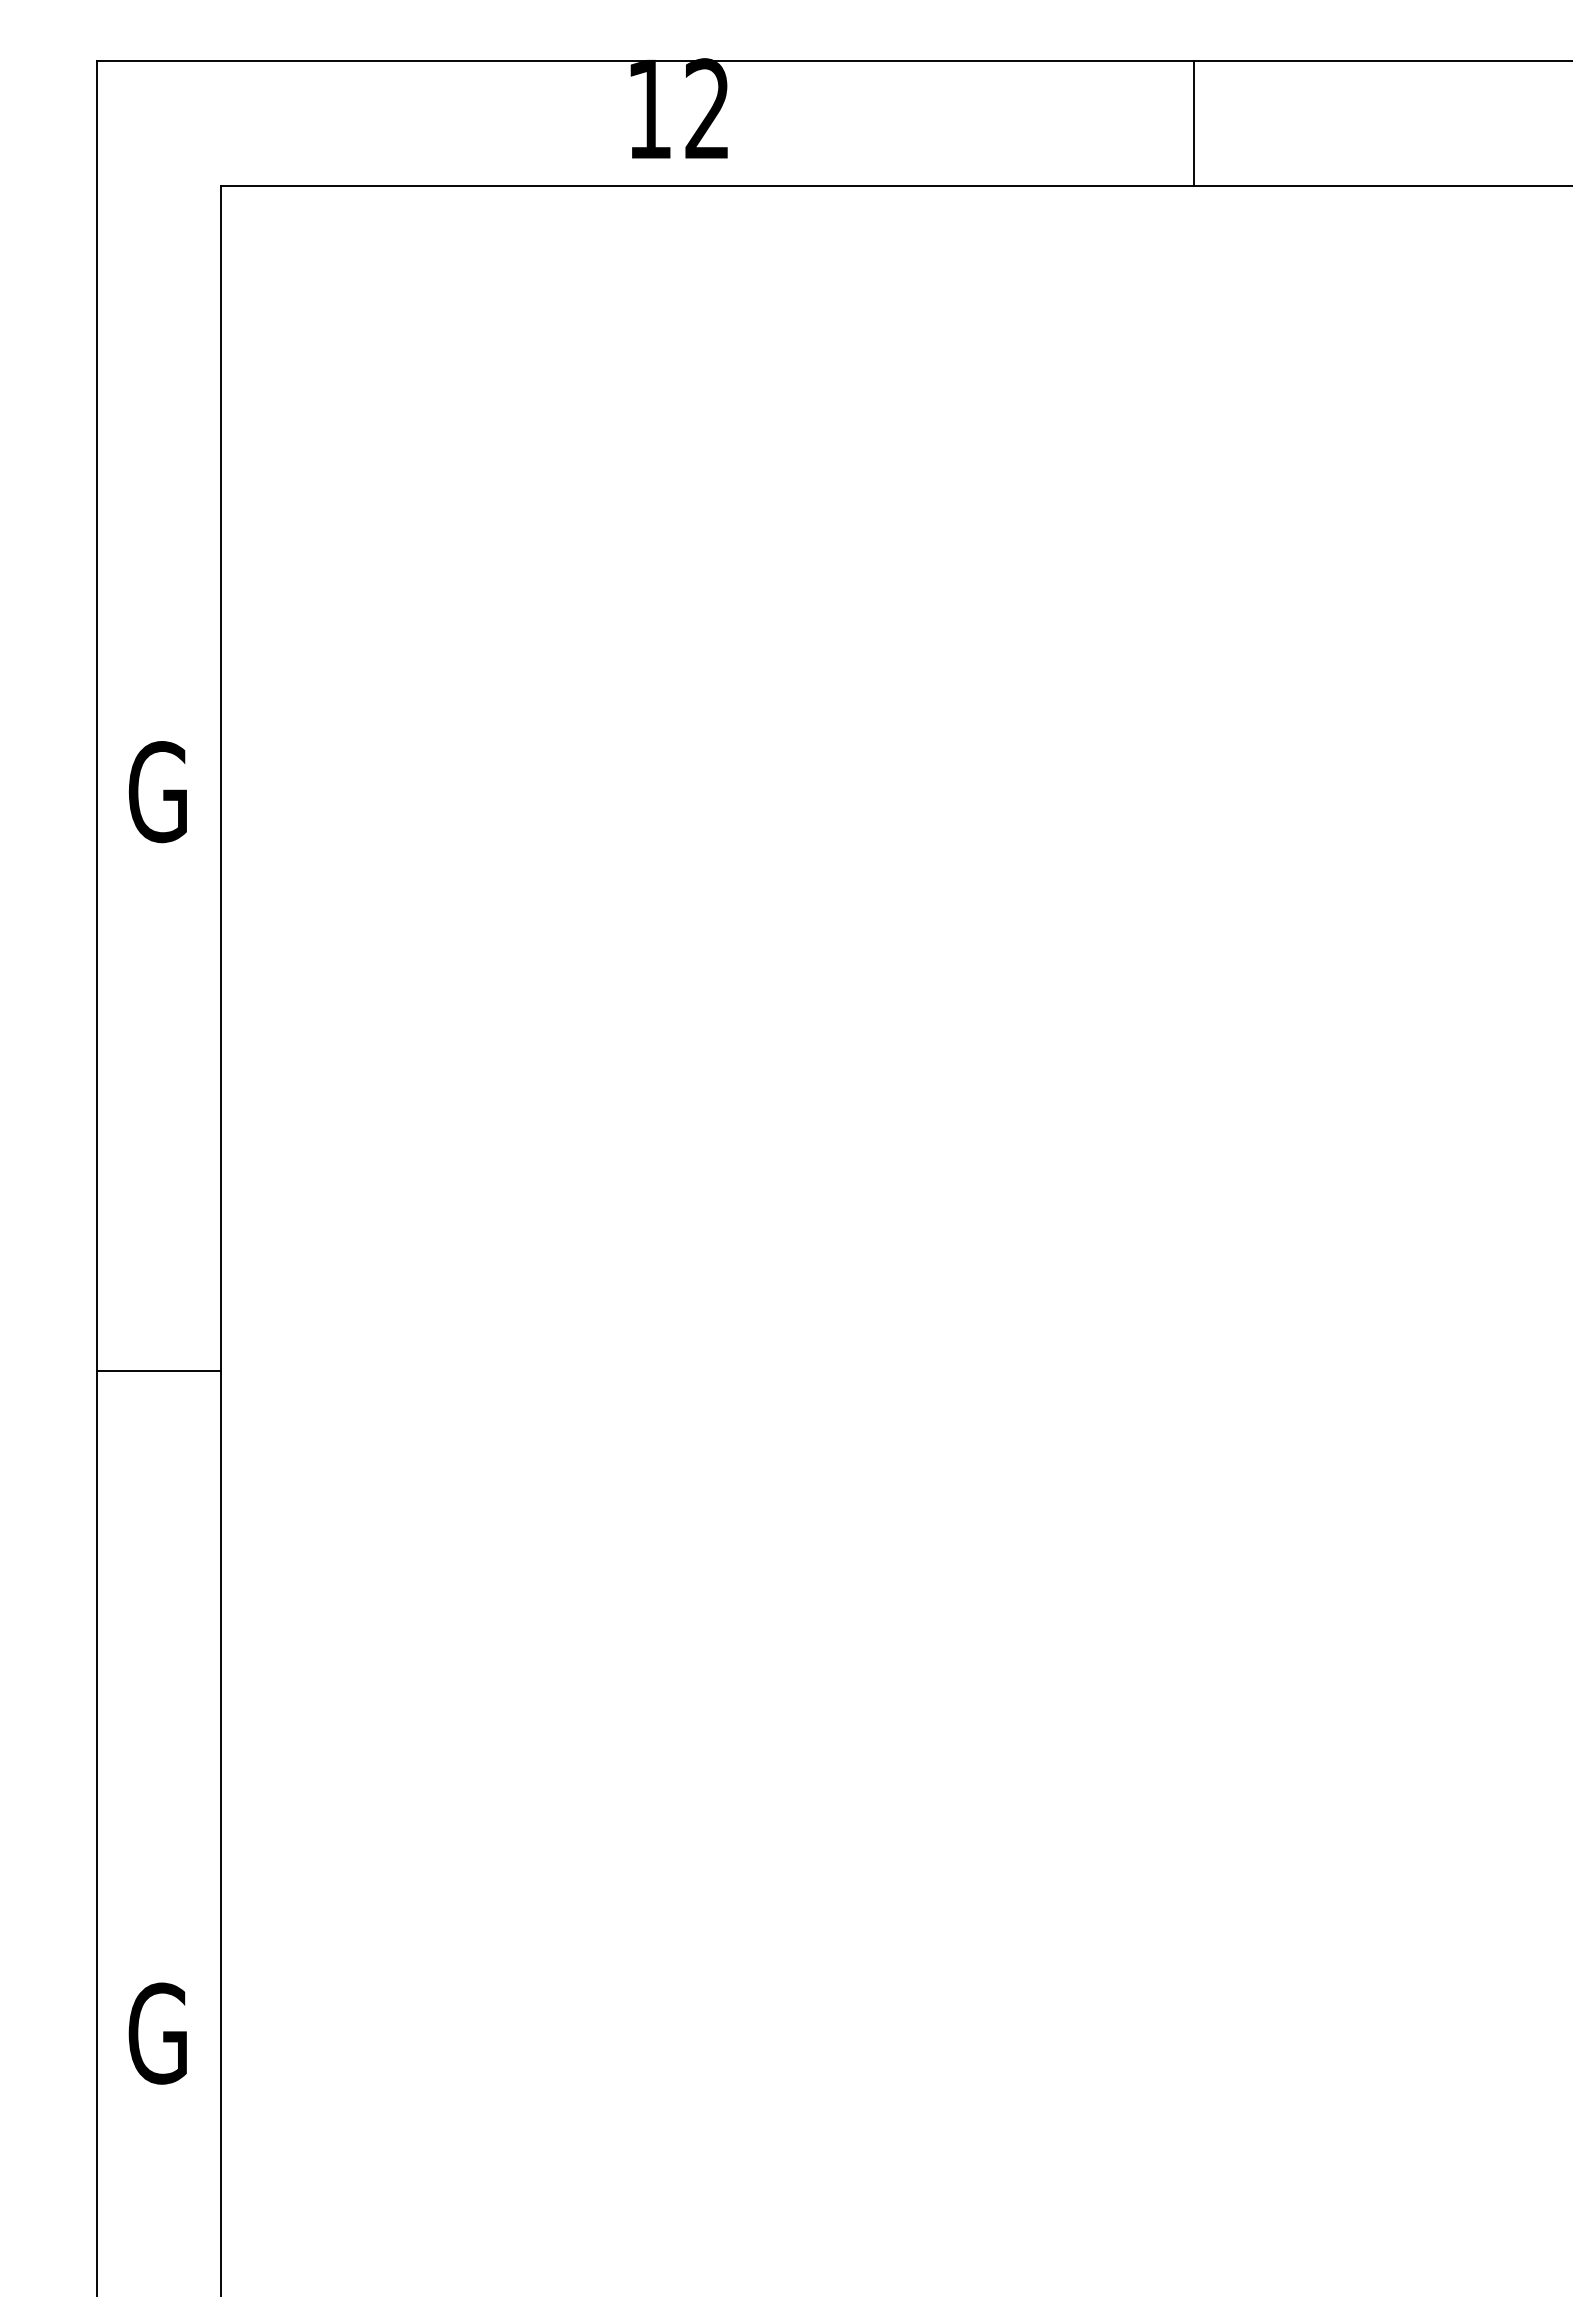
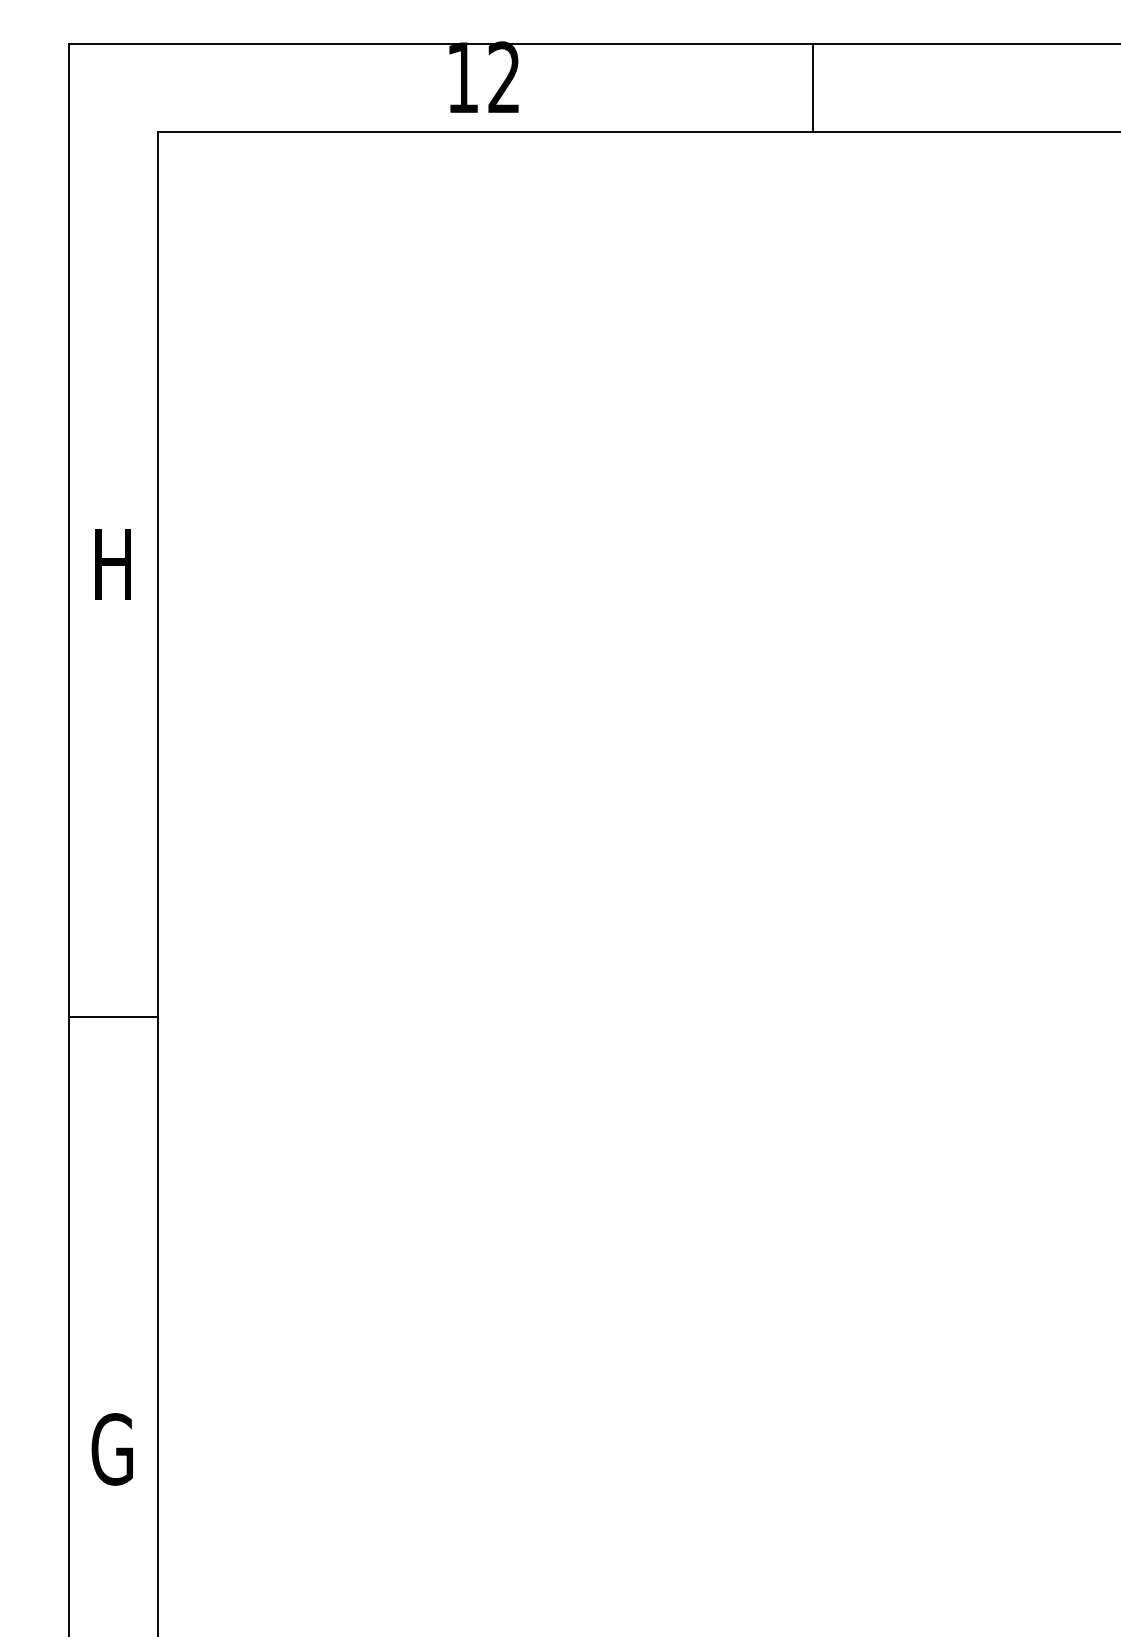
line: (1194, 123) -> (812, 87), moved
text: (157, 792) -> (112, 564), G -> H
line: (159, 1371) -> (113, 1017), moved

